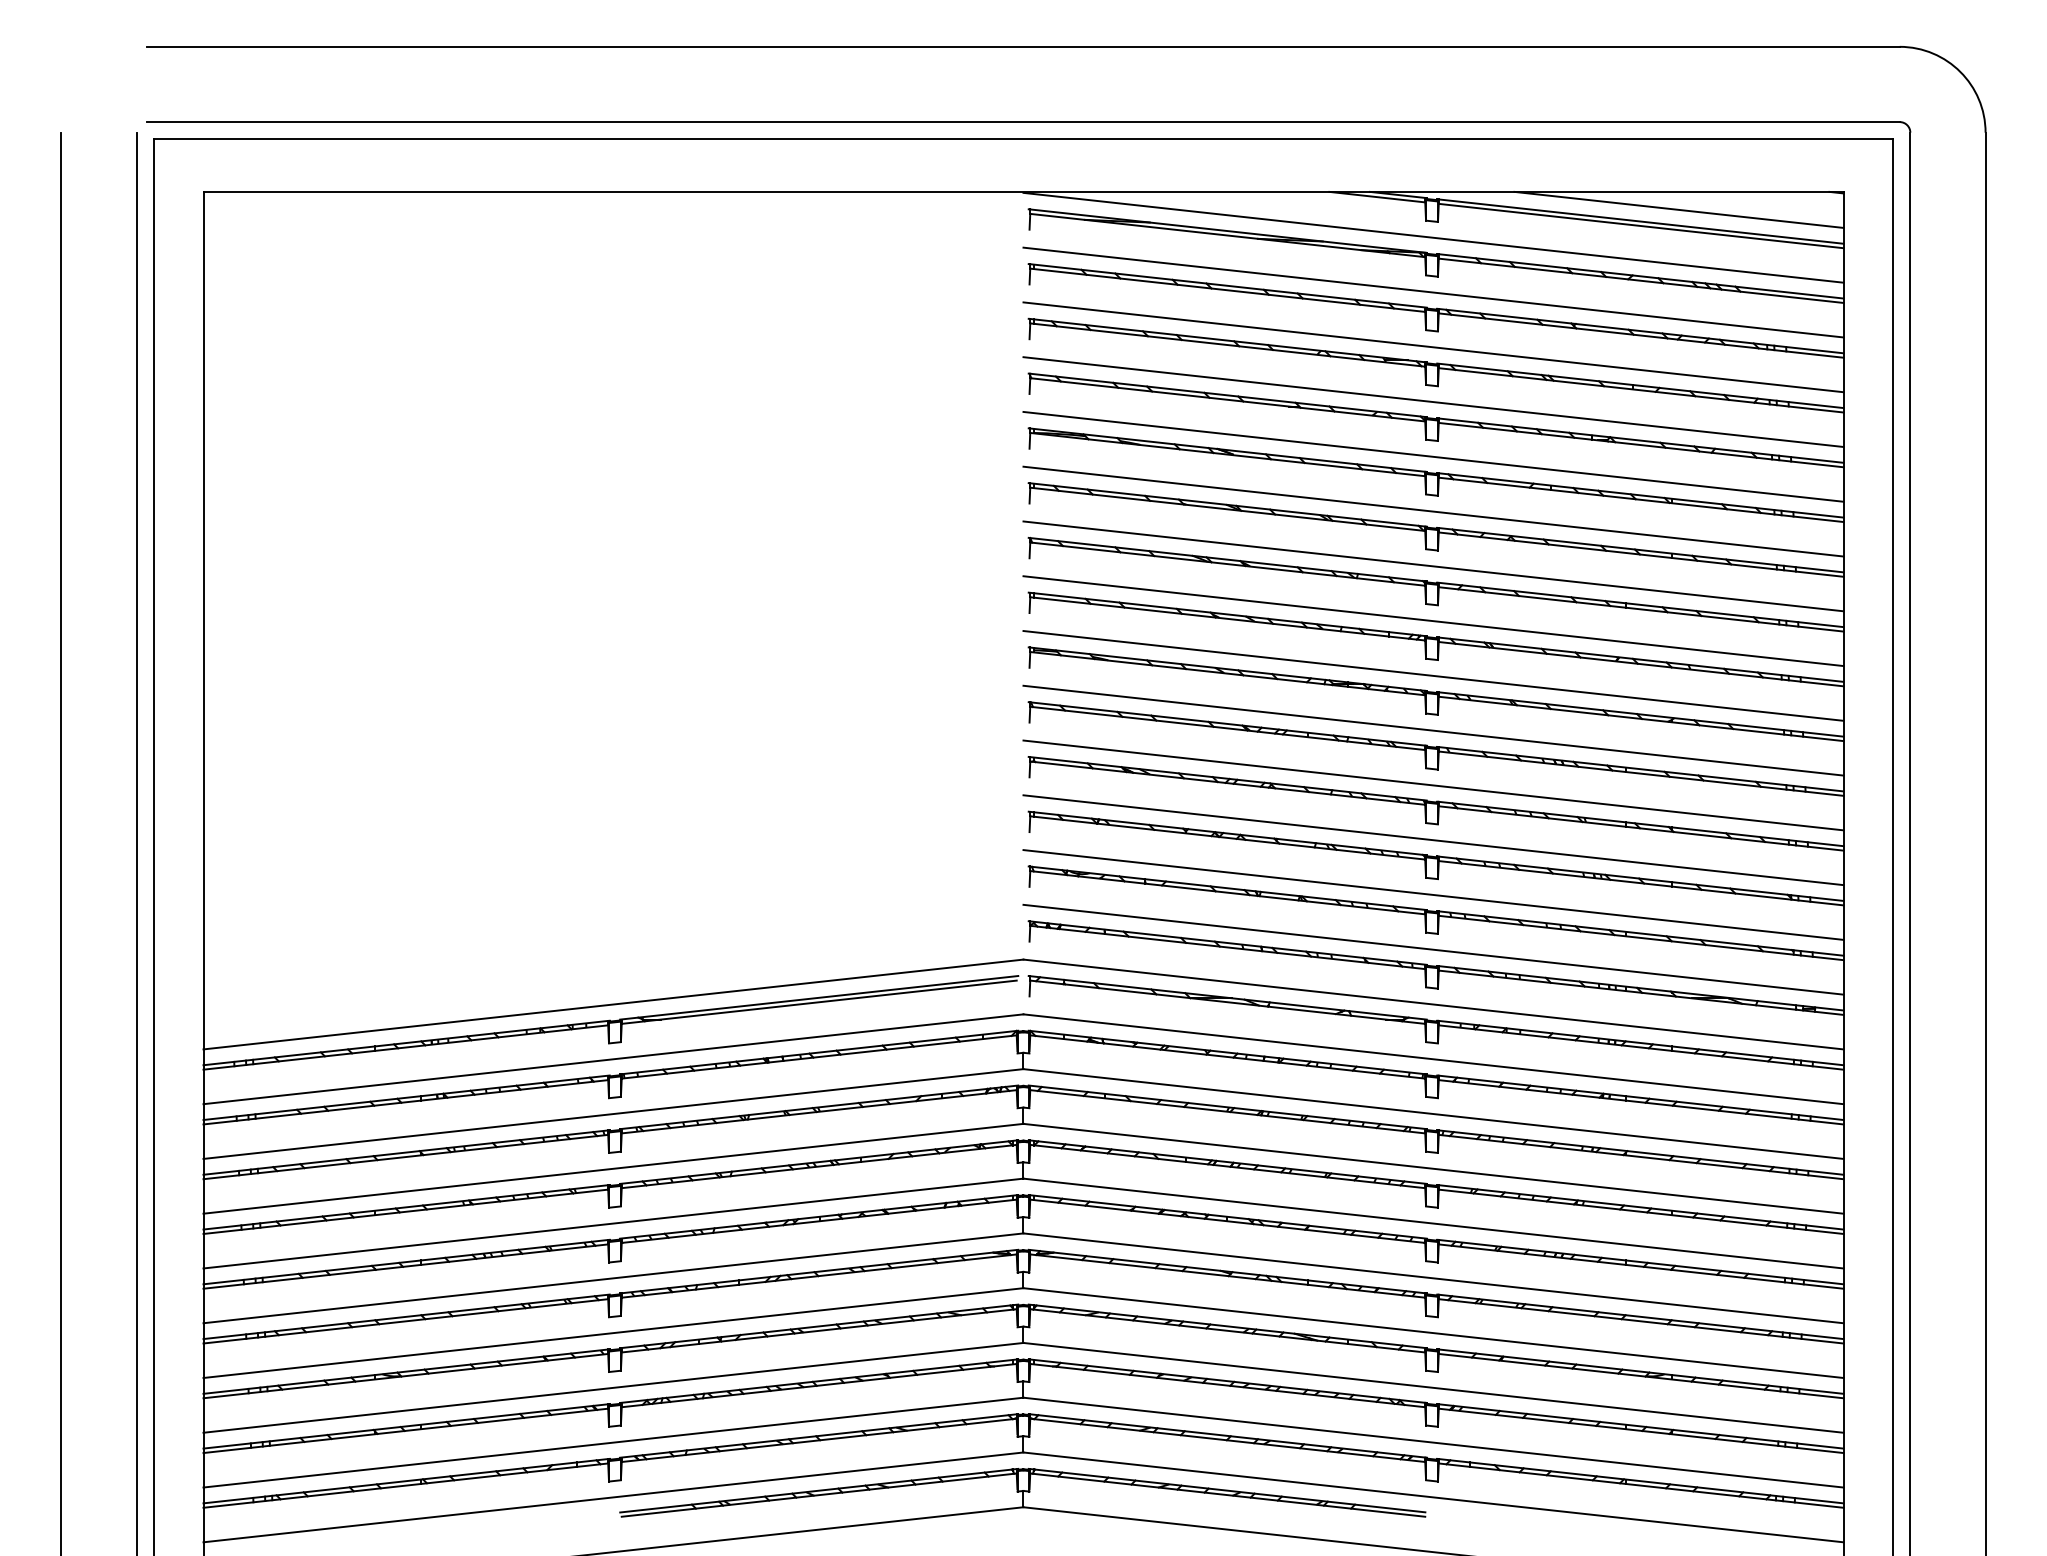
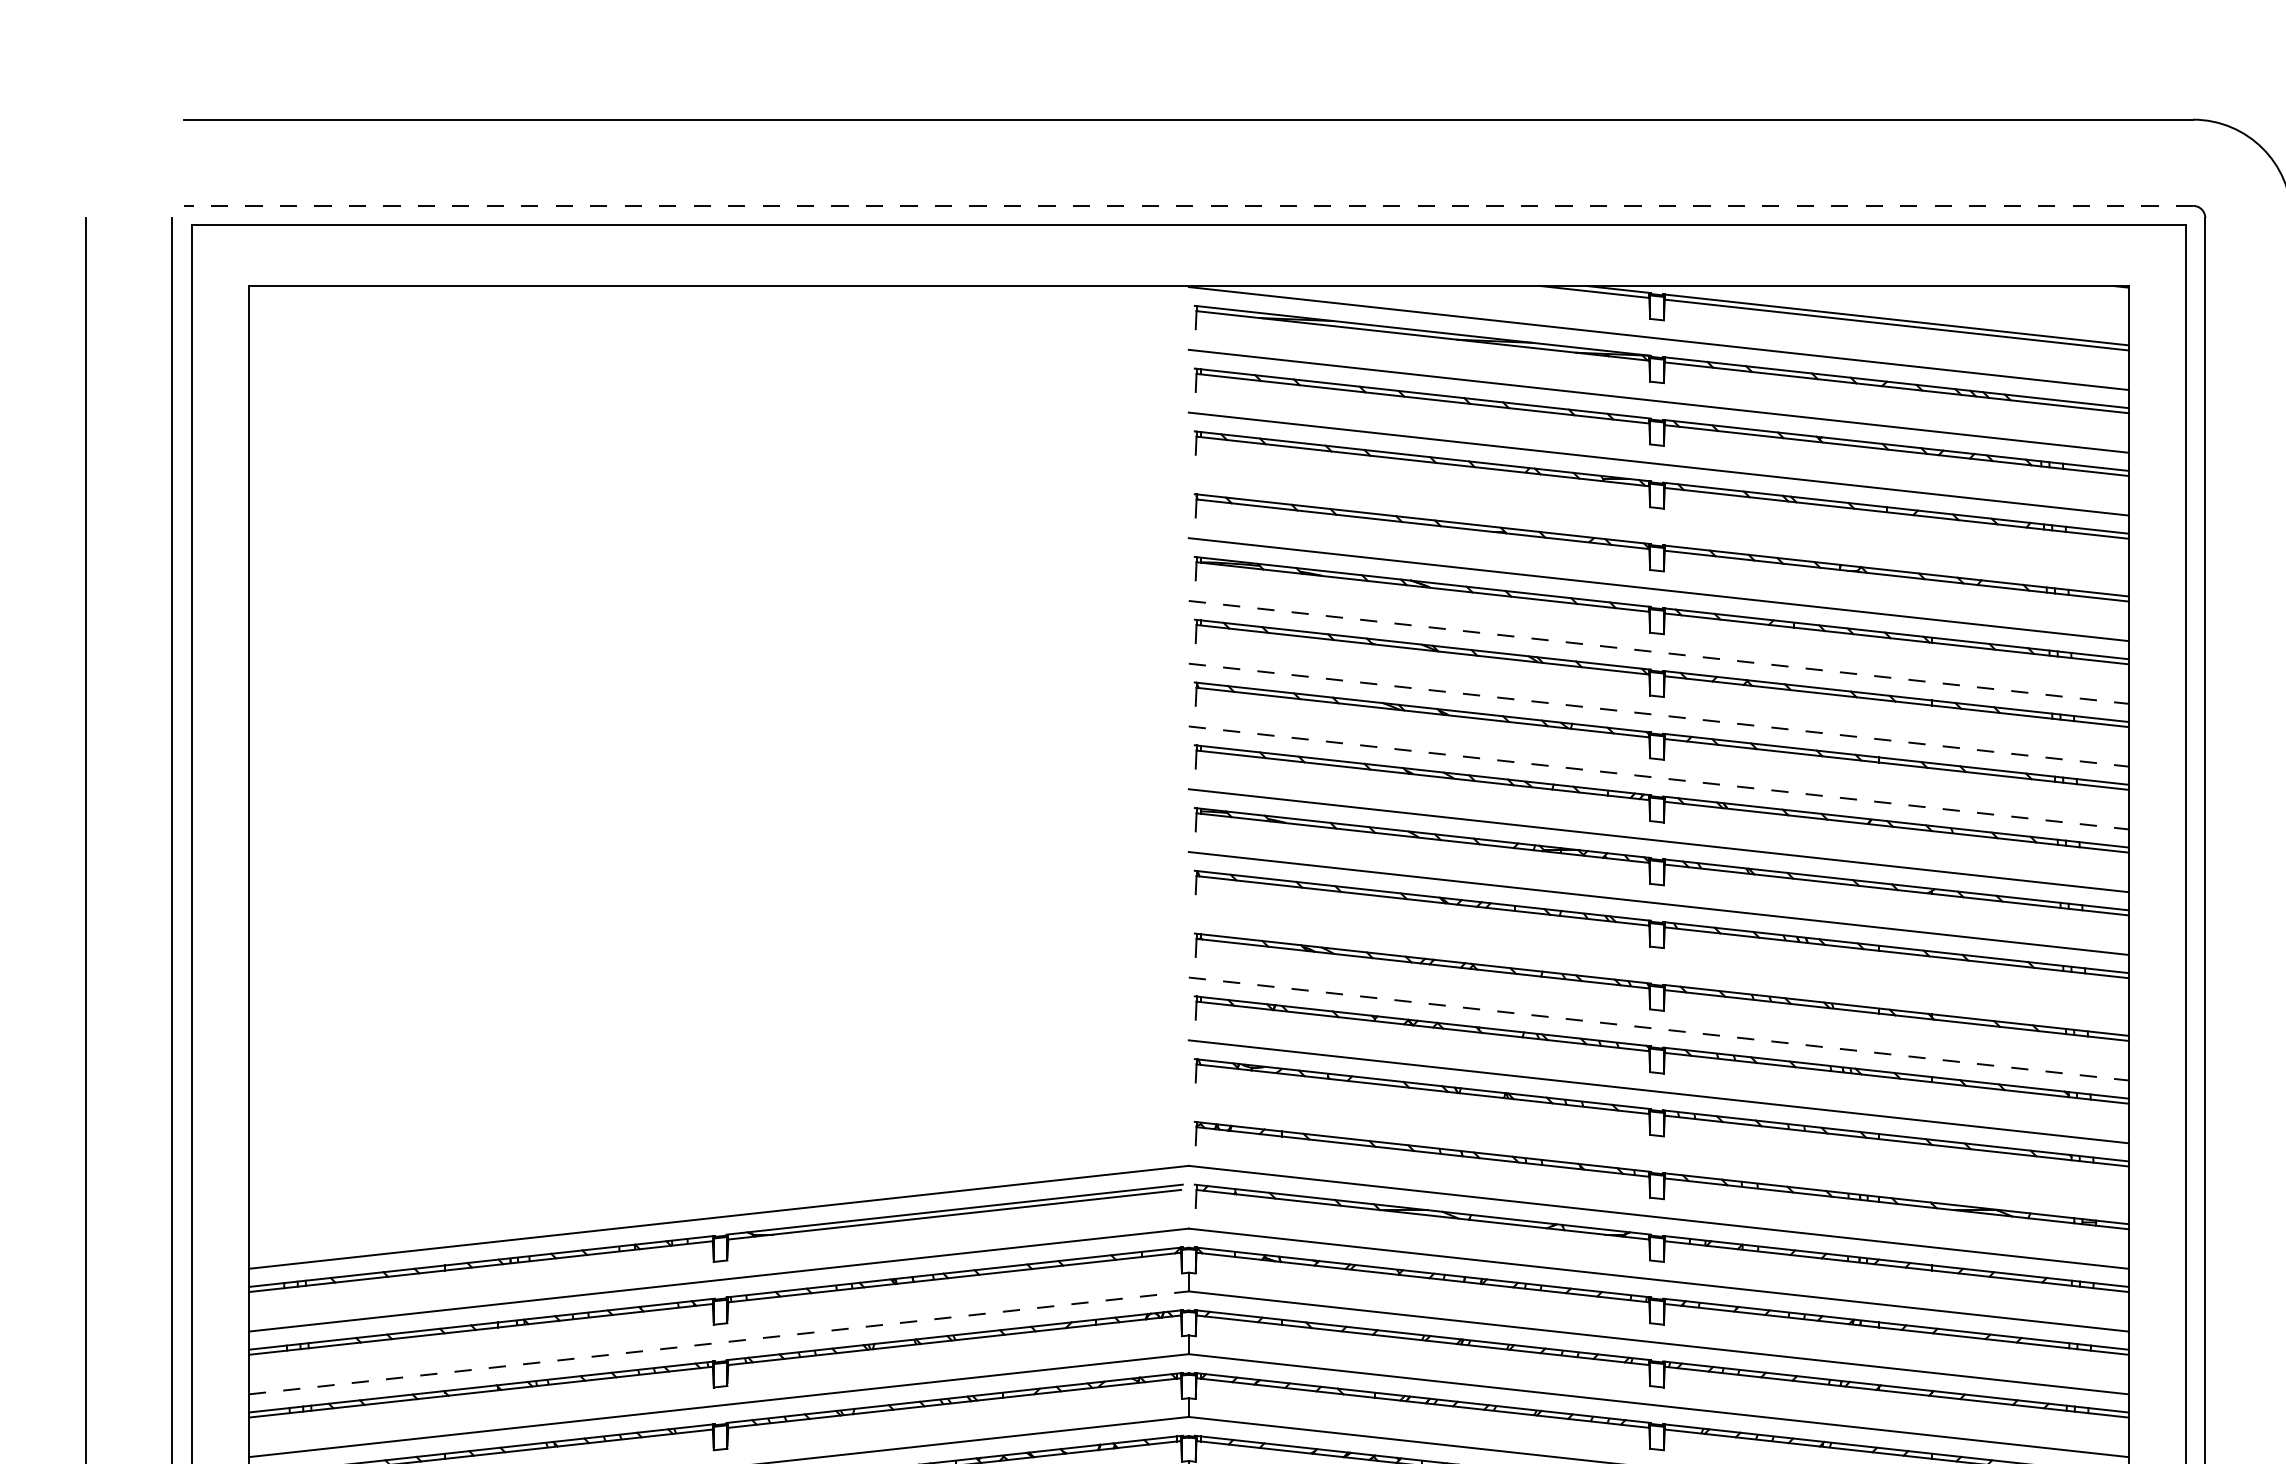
line: (1022, 122) -> (1187, 206), solid -> dashed
line: (1678, 209) -> (1939, 306), removed
line: (1433, 401) -> (1658, 526), removed
line: (1433, 511) -> (1658, 652), solid -> dashed
line: (1433, 566) -> (1658, 715), solid -> dashed
line: (1433, 621) -> (1658, 778), solid -> dashed
line: (1433, 785) -> (1658, 966), removed
line: (1433, 840) -> (1658, 1029), solid -> dashed
line: (1433, 949) -> (1658, 1154), removed
line: (613, 1113) -> (718, 1342), solid -> dashed

